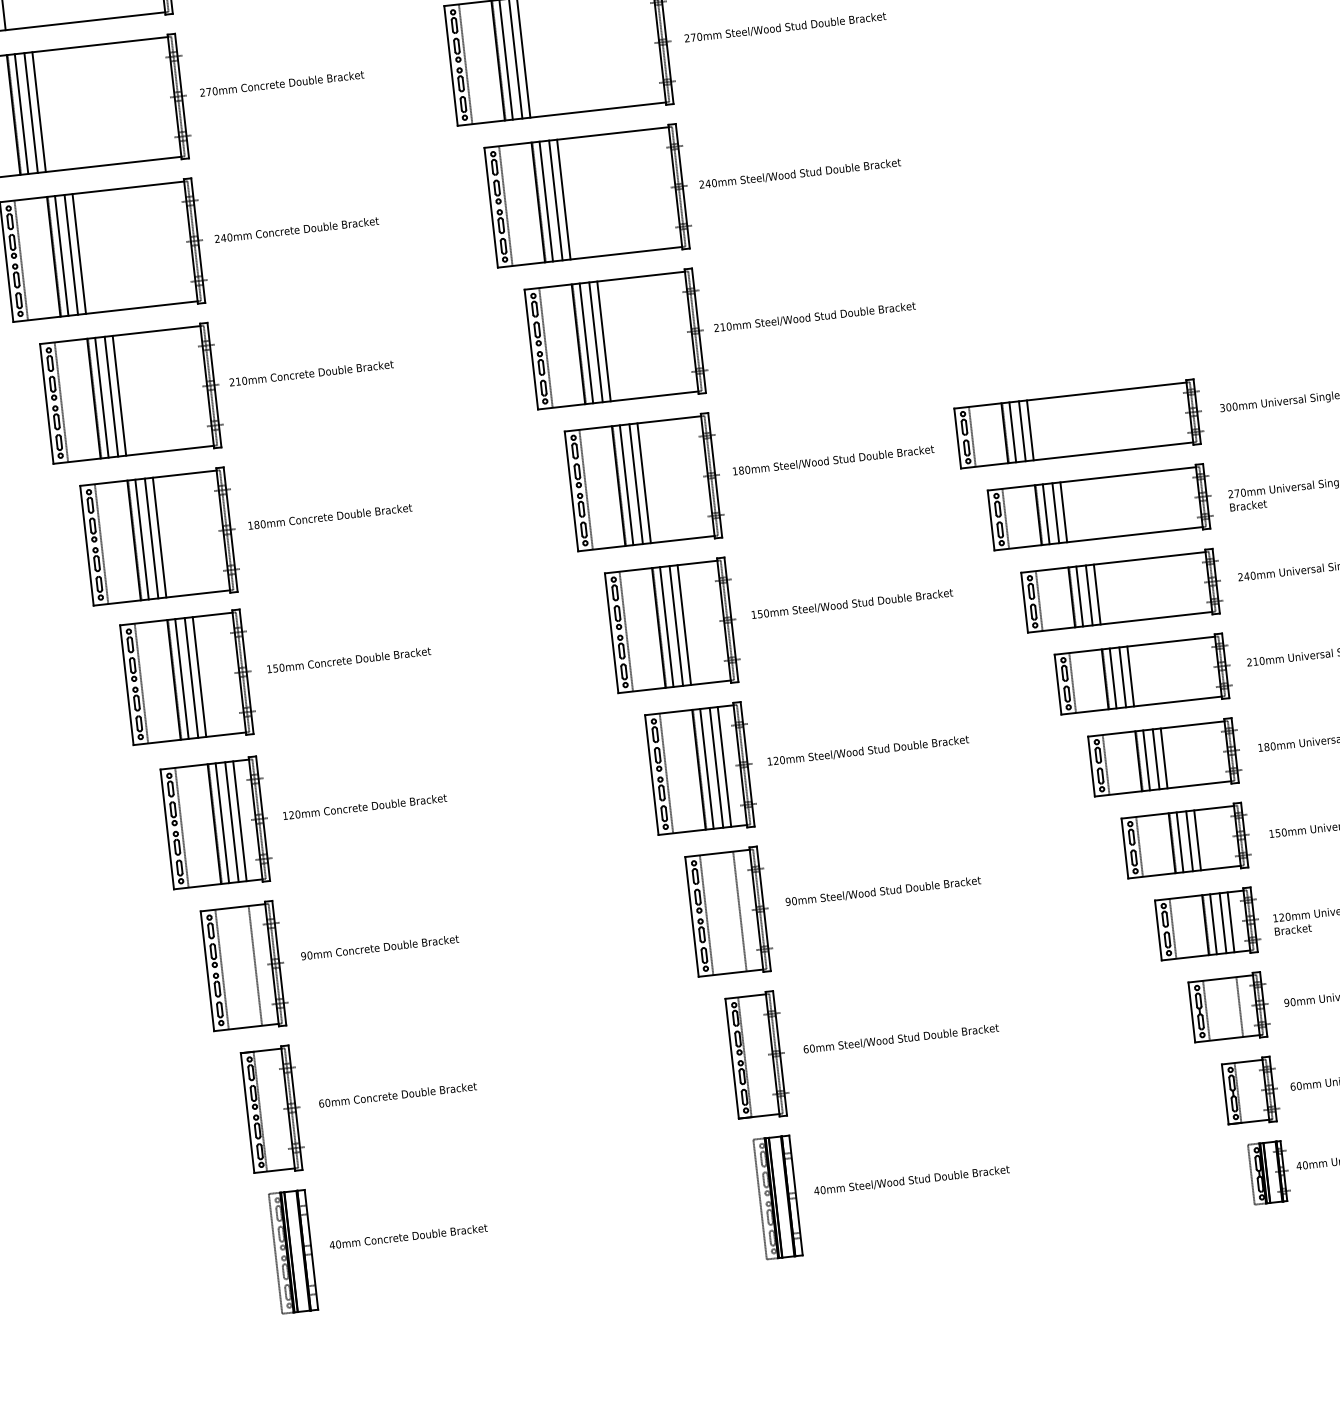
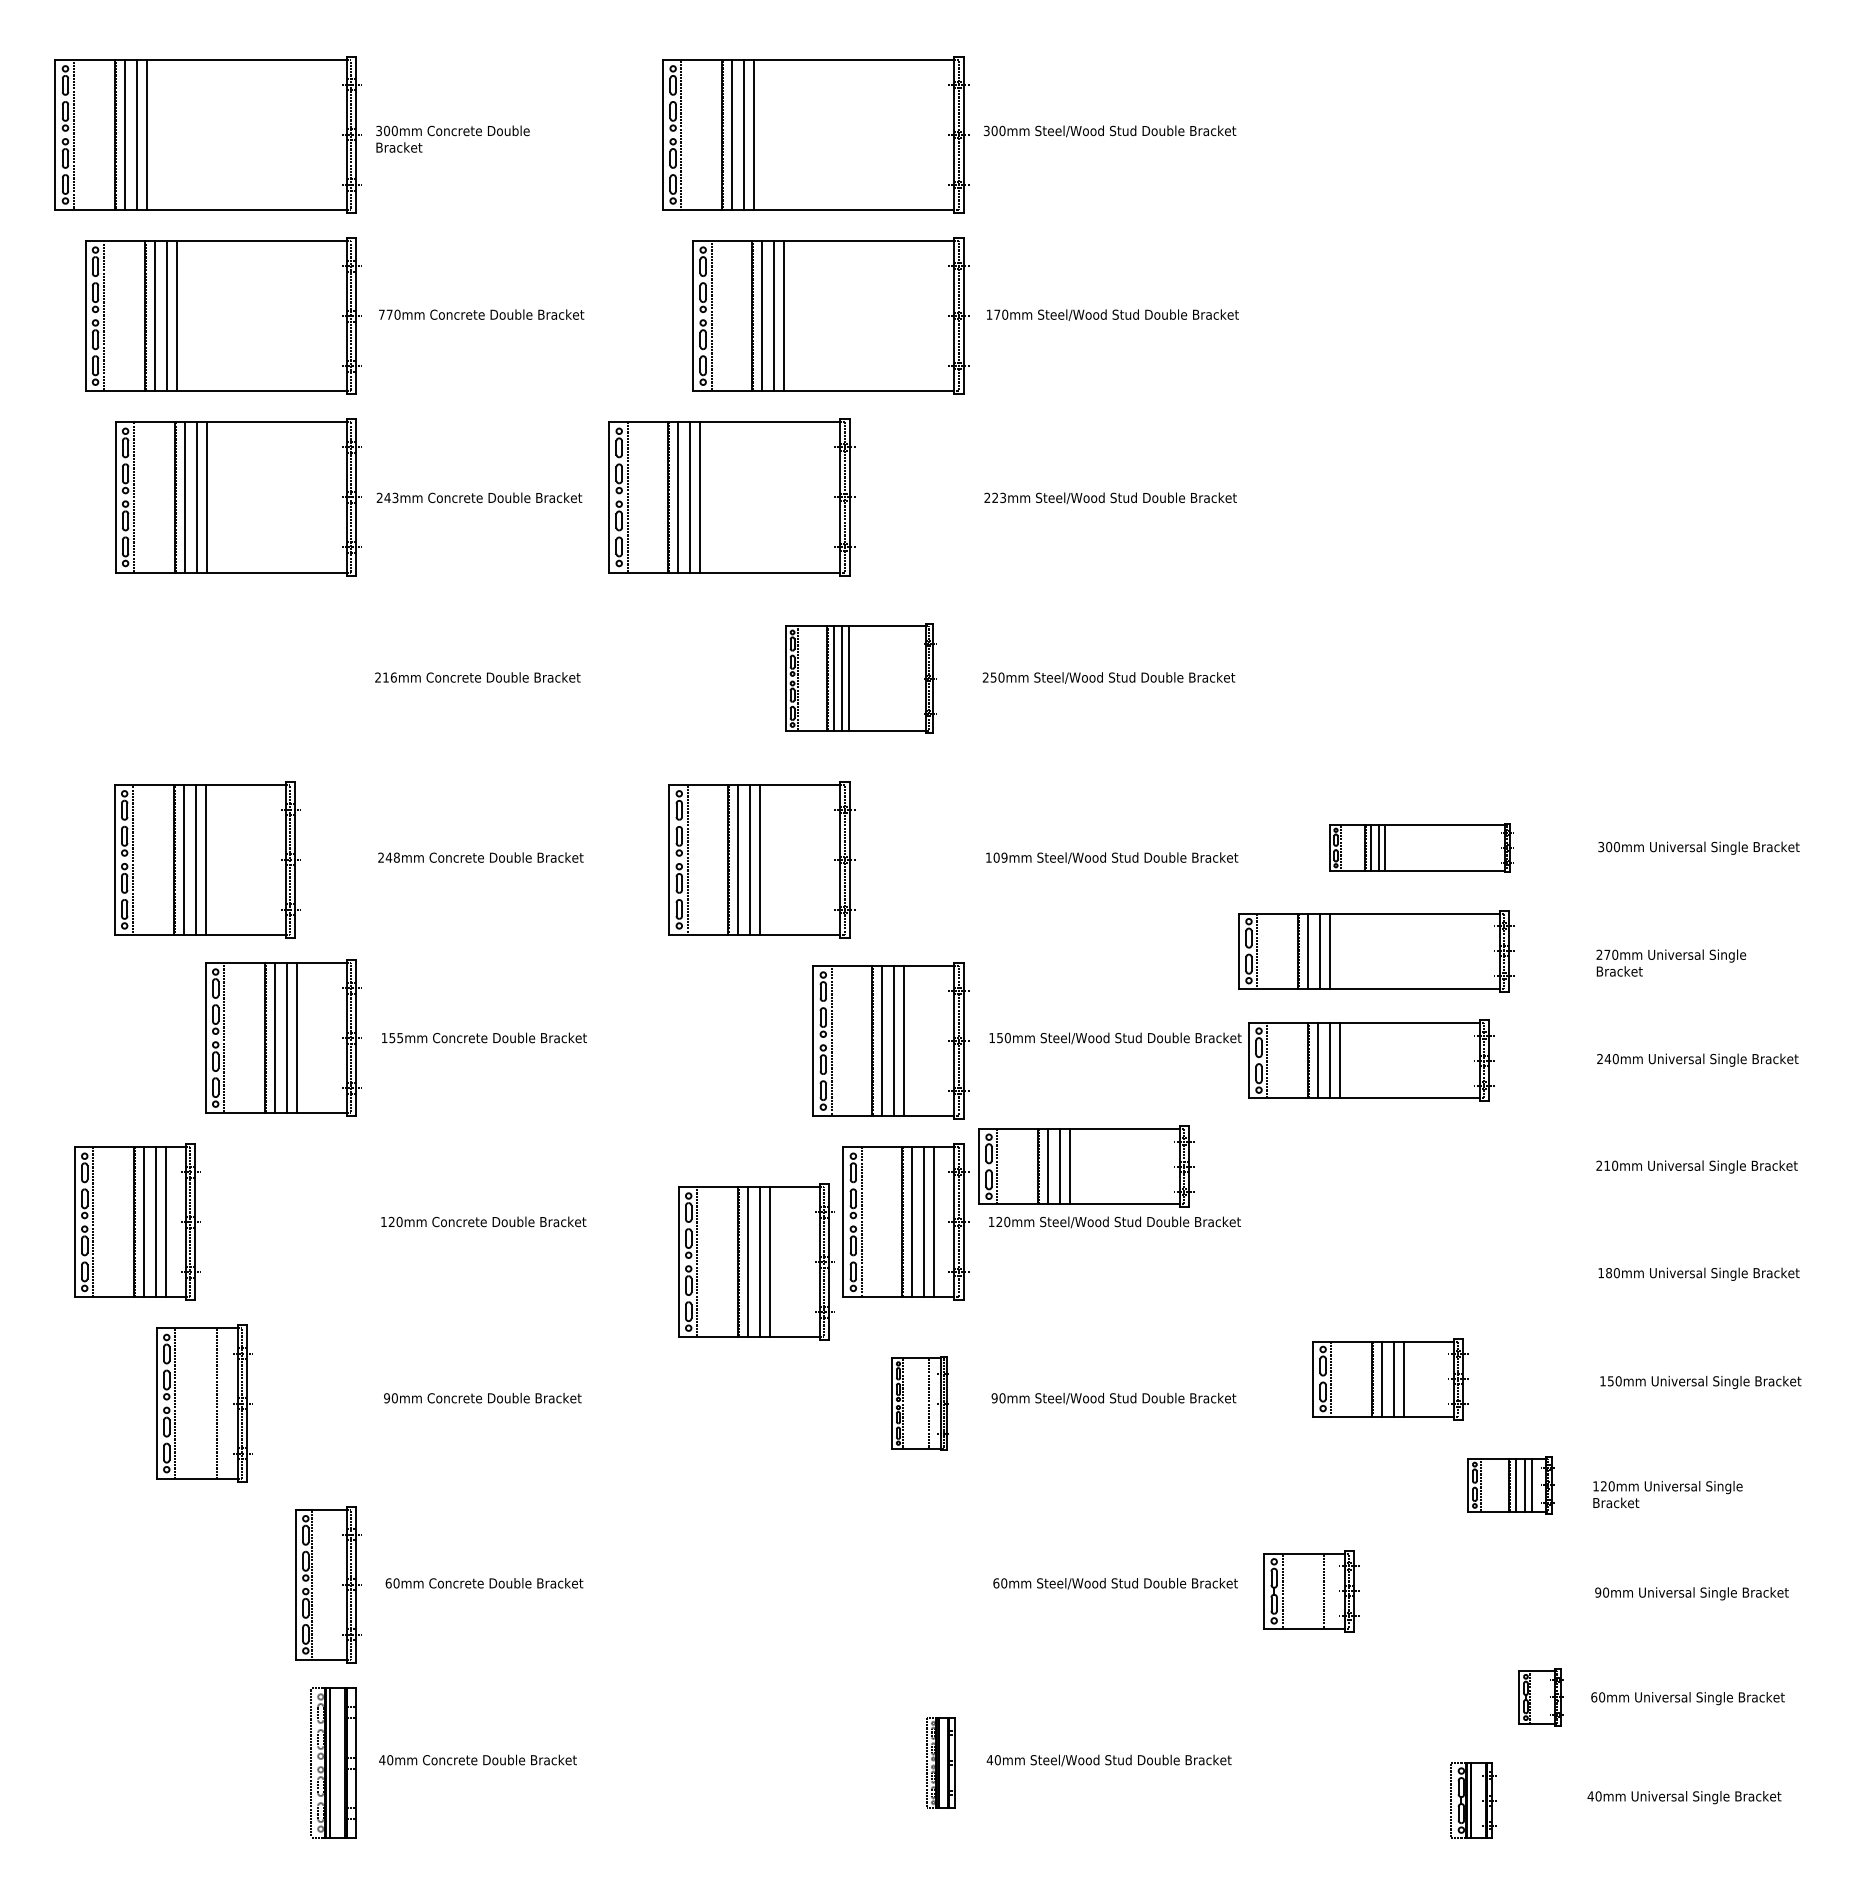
text: (687, 38) -> (989, 314), 270mm -> 170mm
text: (202, 92) -> (381, 314), 270mm -> 770mm
text: (711, 183) -> (999, 497), 240mm -> 223mm
part: (588, 196) -> (731, 497), moved
text: (229, 237) -> (395, 497), 240mm -> 243mm
text: (722, 327) -> (993, 677), 210mm -> 250mm
part: (616, 339) -> (860, 678), size x0.7
text: (244, 380) -> (393, 677), 210mm -> 216mm
part: (132, 394) -> (253, 678), removed
part: (1079, 424) -> (1421, 847), size x0.6
text: (744, 470) -> (1000, 857), 180mm -> 109mm
part: (644, 482) -> (761, 859), moved
part: (1100, 508) -> (1376, 951), moved
text: (256, 524) -> (388, 857), 180mm -> 248mm
part: (160, 537) -> (207, 859), moved
part: (1122, 591) -> (1371, 1060), moved
text: (282, 668) -> (400, 1038), 150mm -> 155mm
part: (1143, 674) -> (1086, 1166), moved
part: (1165, 758) -> (1481, 1272), removed
part: (586, 814) -> (756, 1261), added
part: (217, 823) -> (137, 1221), moved
part: (1186, 841) -> (1390, 1379), moved
part: (729, 912) -> (920, 1403), size x0.6
part: (1208, 925) -> (1511, 1485), size x0.7
part: (245, 966) -> (204, 1403), moved
part: (1229, 1008) -> (1311, 1591), moved
part: (757, 1055) -> (935, 1584), removed
part: (1251, 1091) -> (1541, 1697), size x0.7
part: (1268, 1172) -> (1473, 1800), moved
part: (777, 1197) -> (940, 1762), size x0.6

